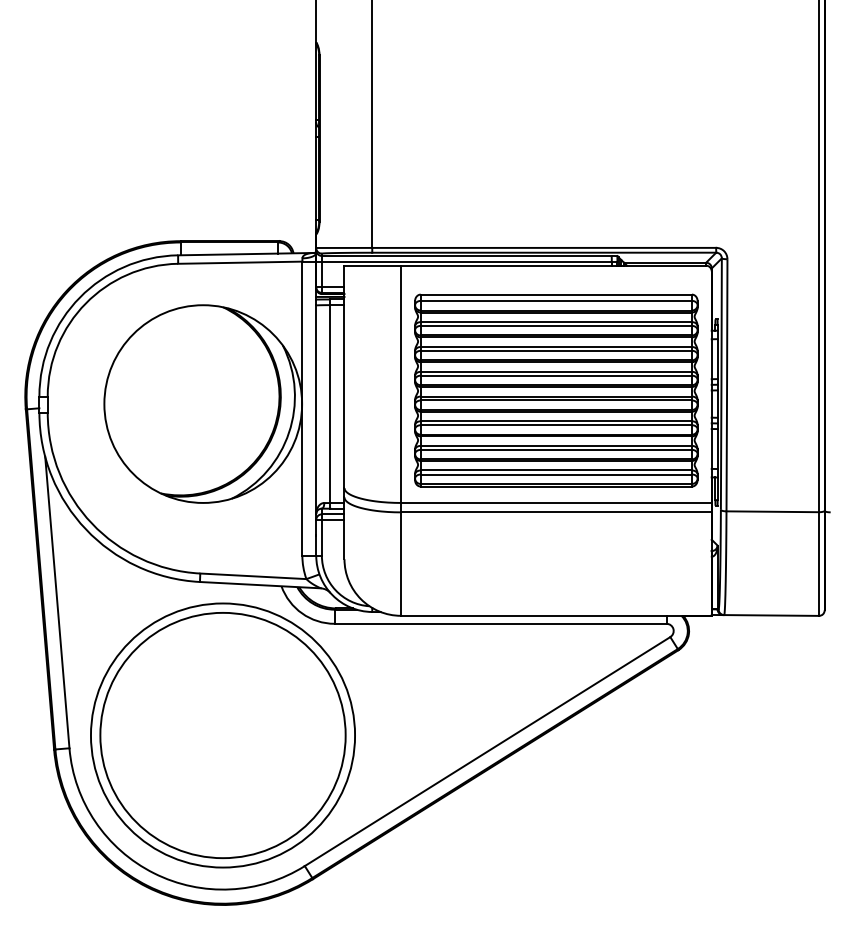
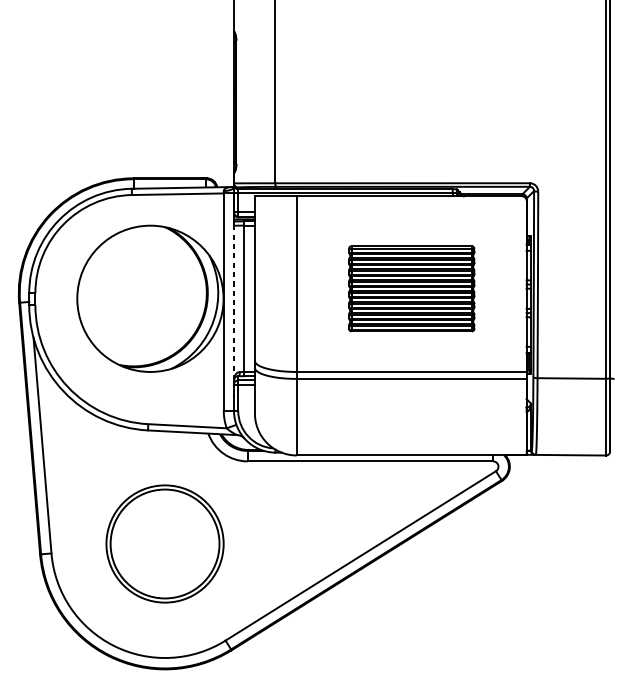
part: (556, 390) -> (411, 288), size x0.6
line: (316, 409) -> (234, 302), solid -> dashed
part: (222, 735) -> (164, 544), size x0.6

